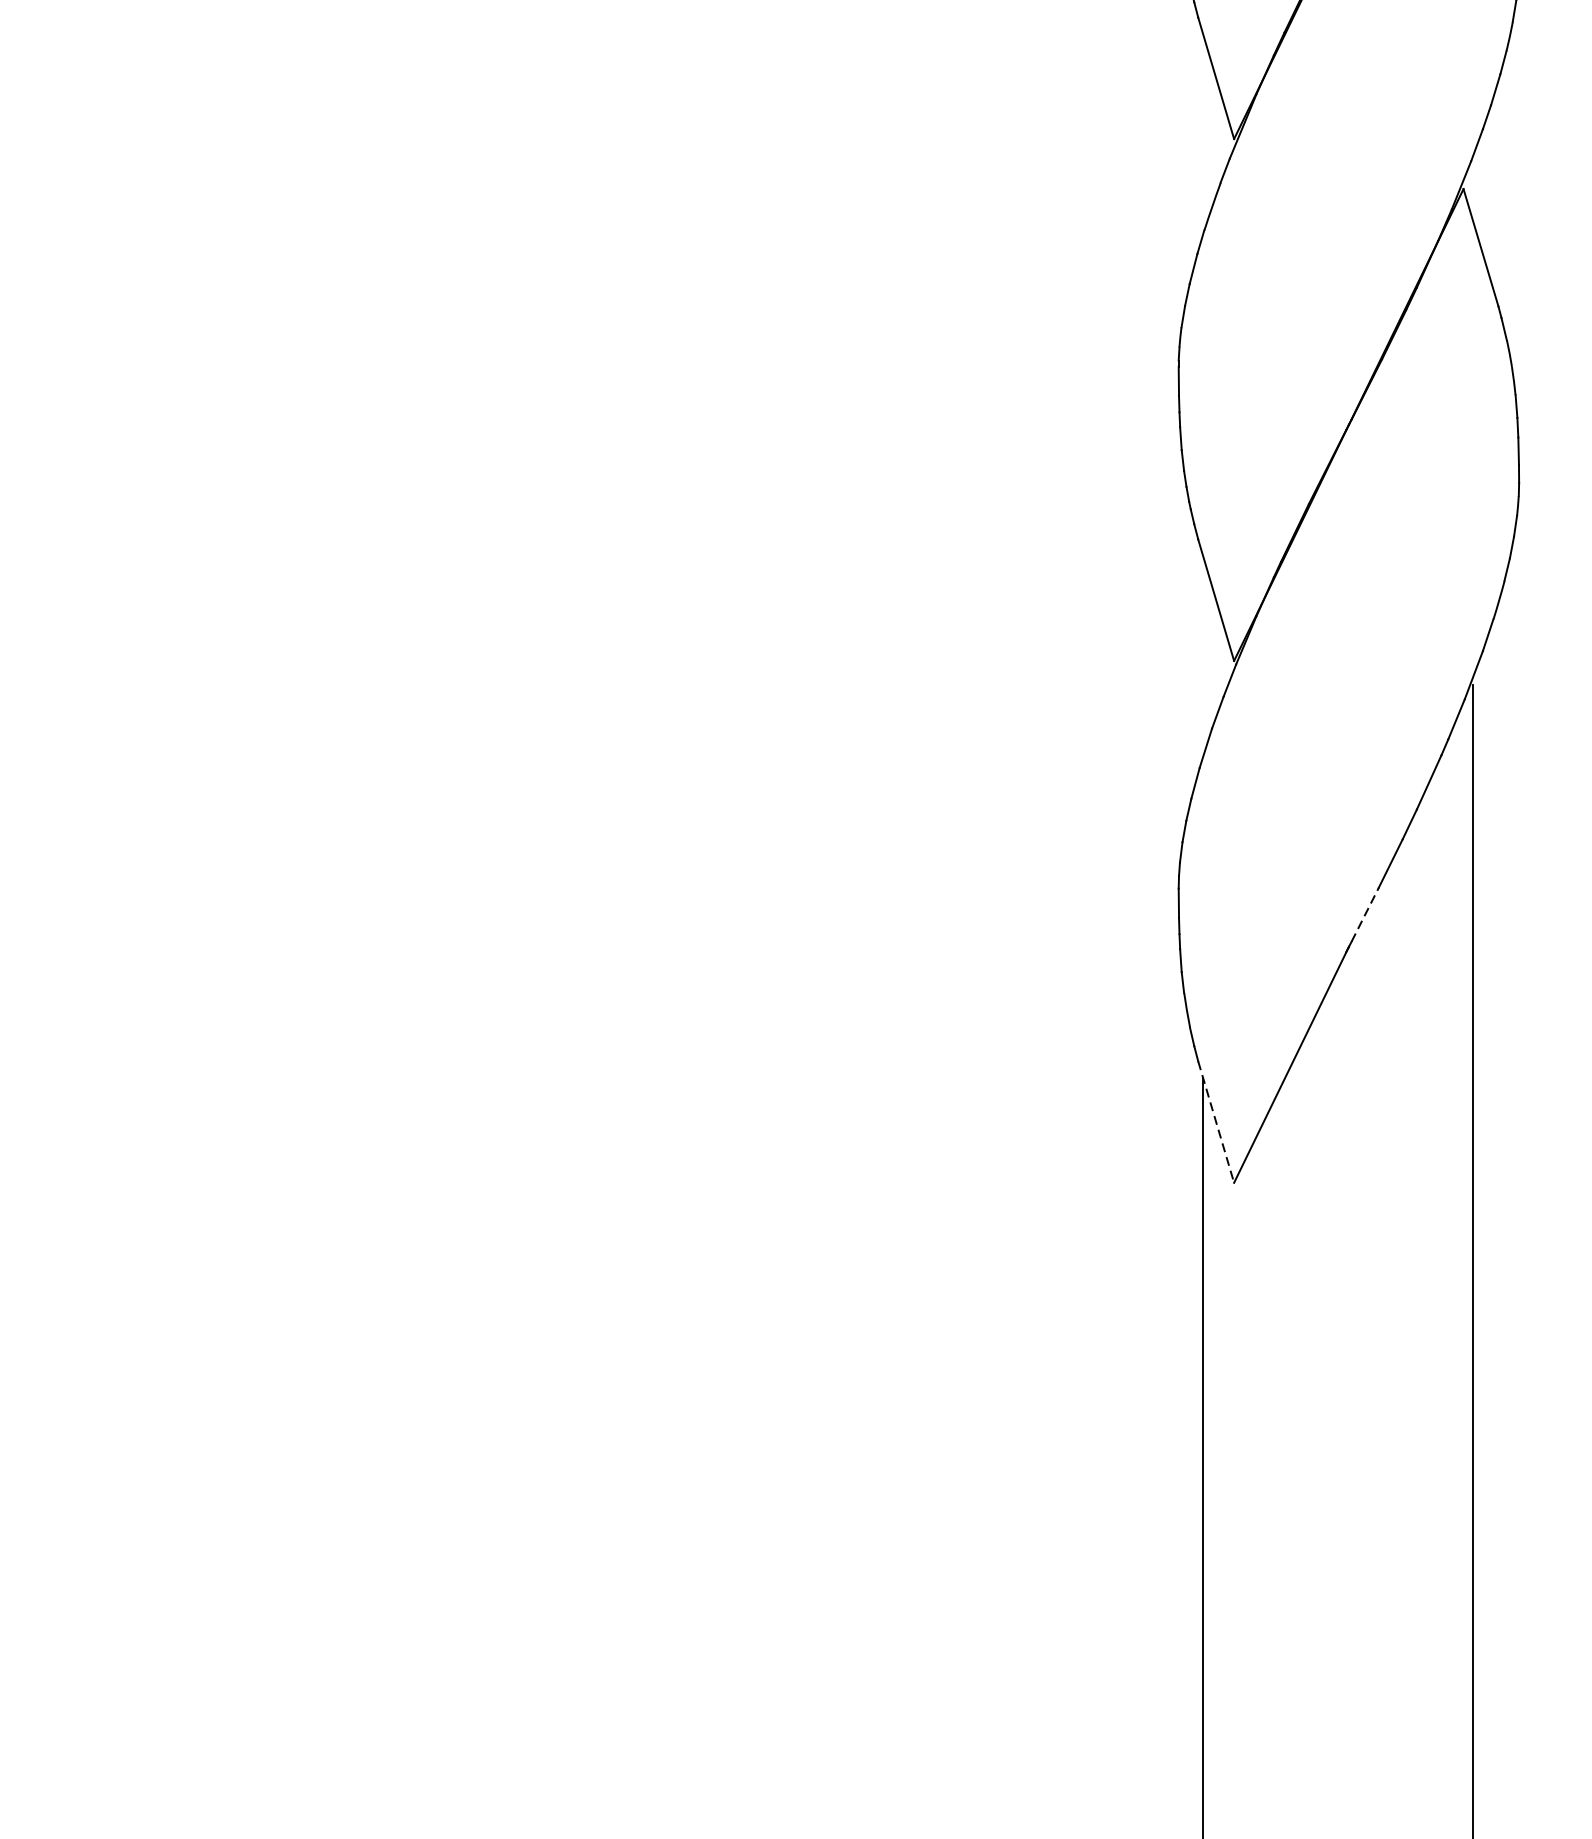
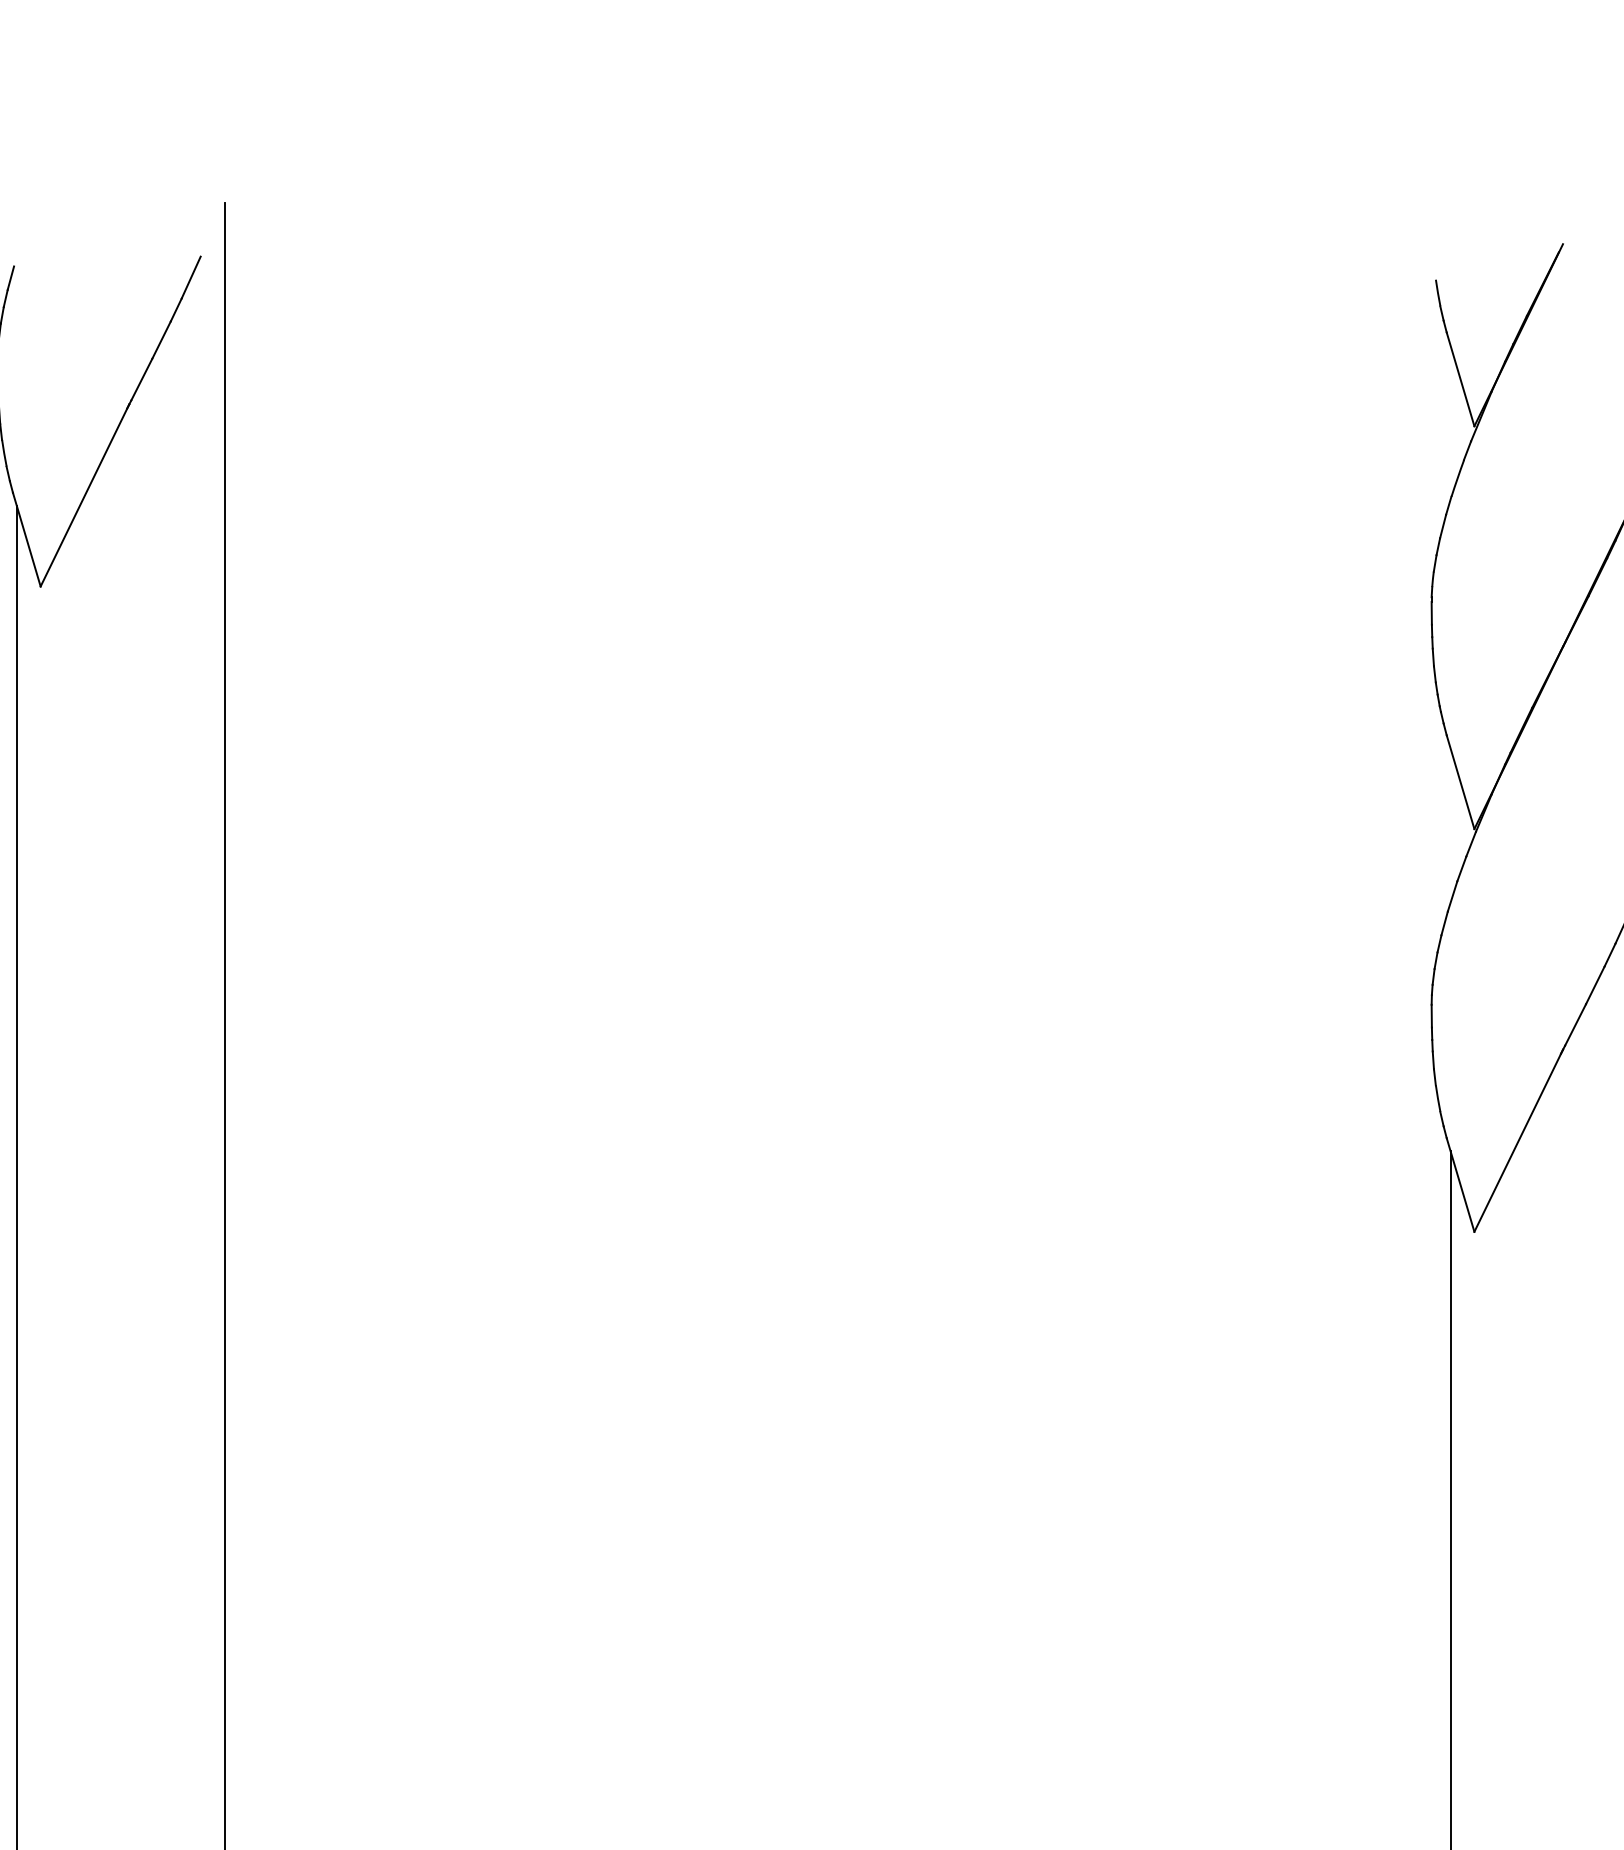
line: (1365, 914) -> (1575, 1024), dashed -> solid
line: (1216, 1121) -> (1460, 1184), dashed -> solid

